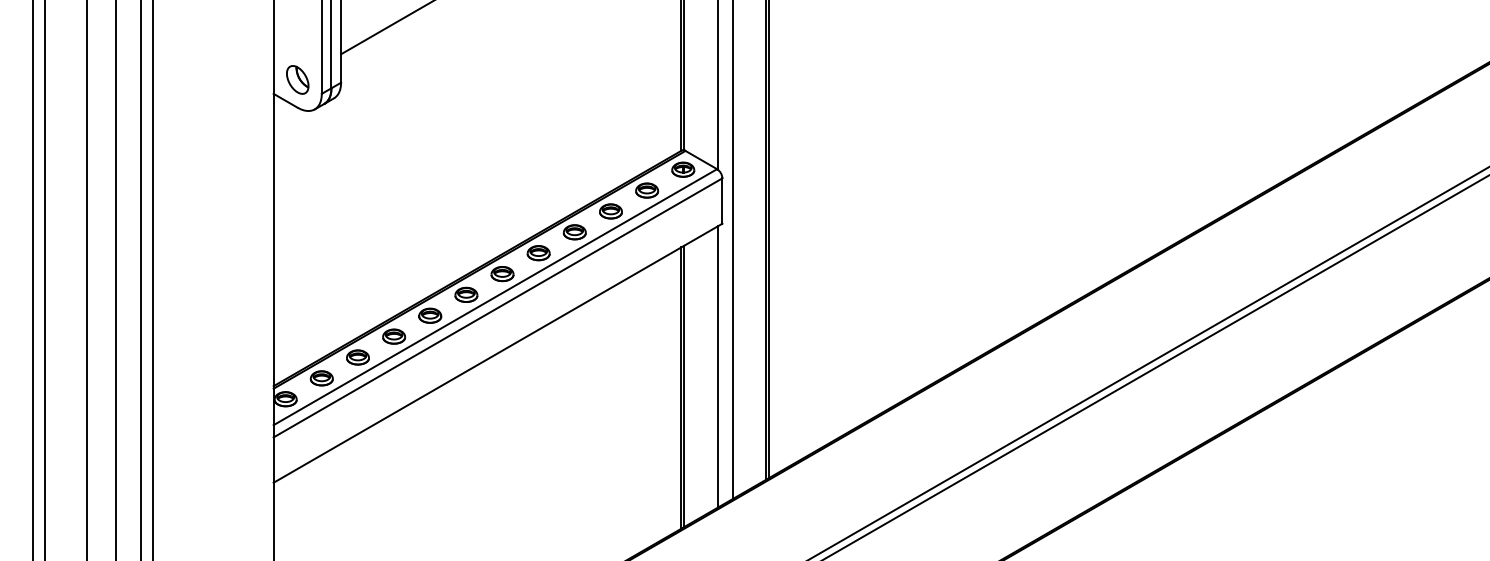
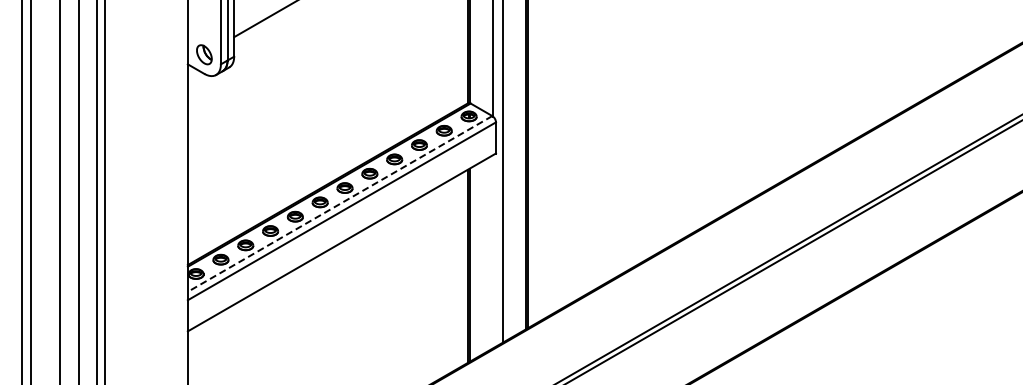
line: (495, 296) -> (340, 203), solid -> dashed
line: (718, 366) -> (493, 251), removed

